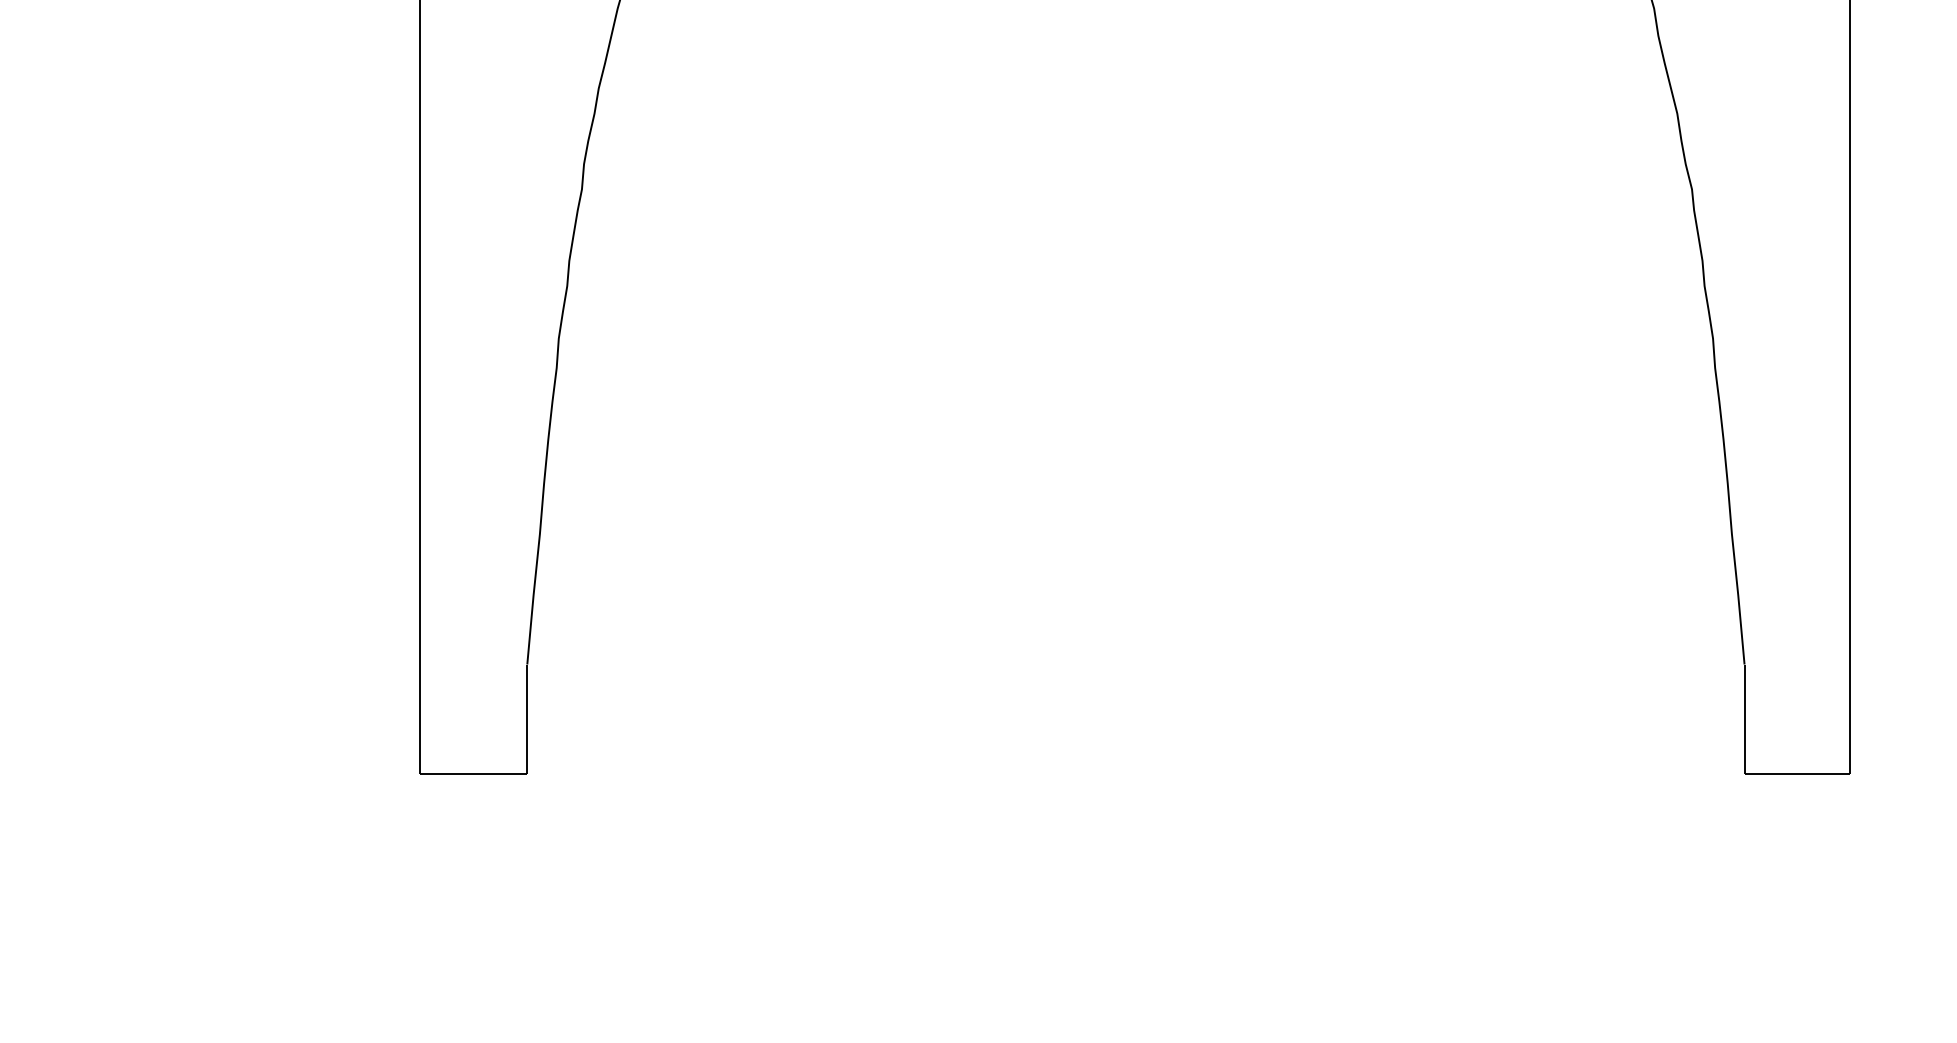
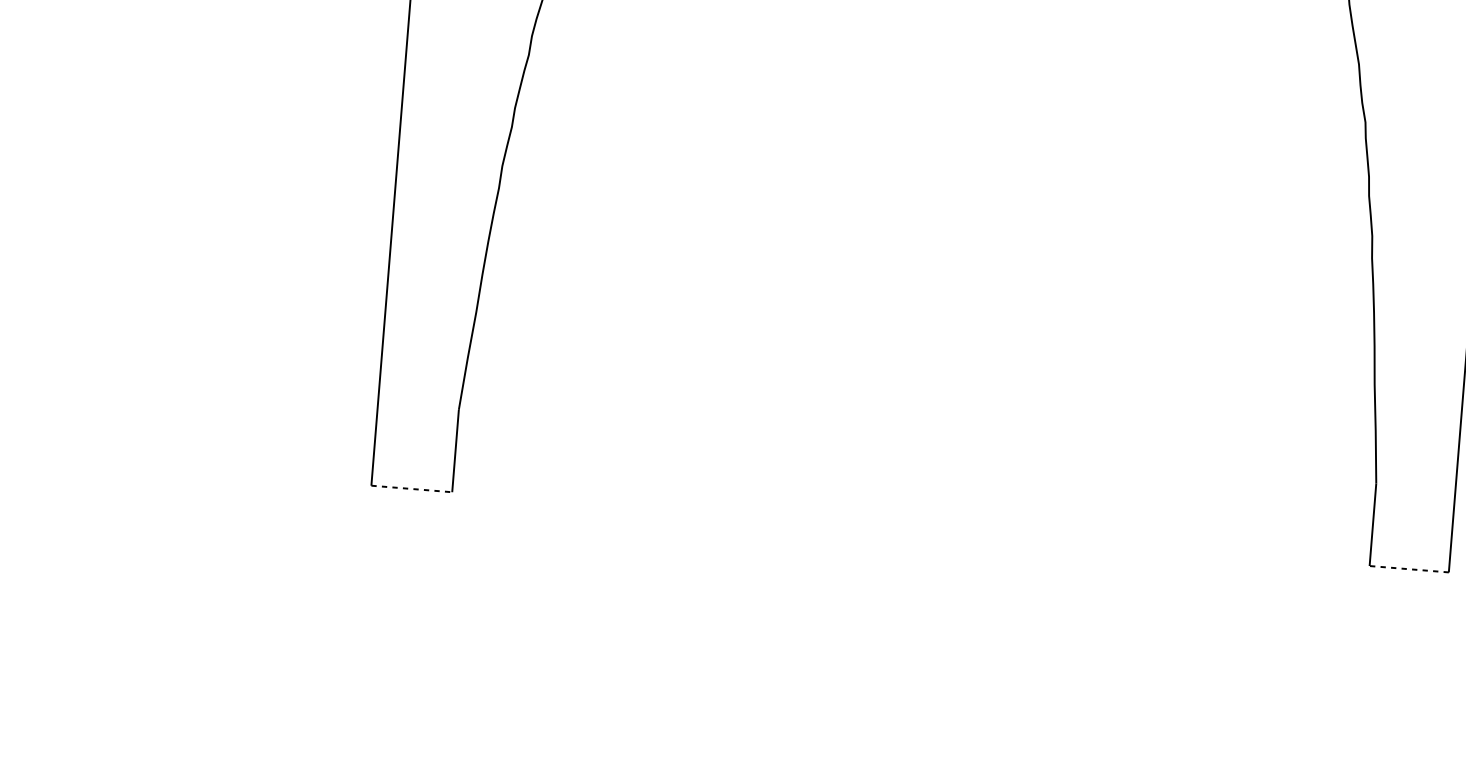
line: (473, 773) -> (411, 488), solid -> dashed
line: (1797, 773) -> (1409, 568), solid -> dashed

